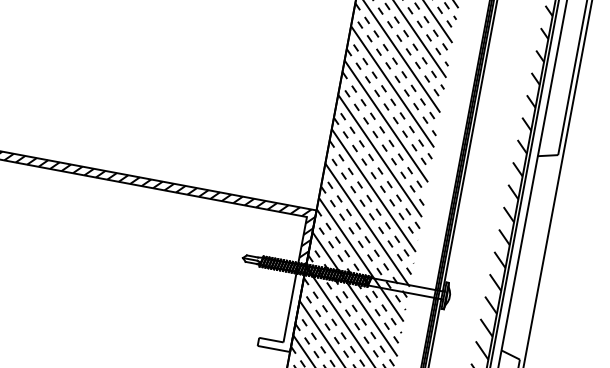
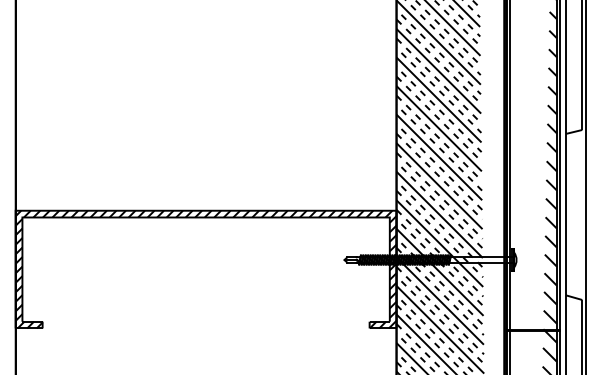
hatch: (280, 309) -> (382, 295), added

